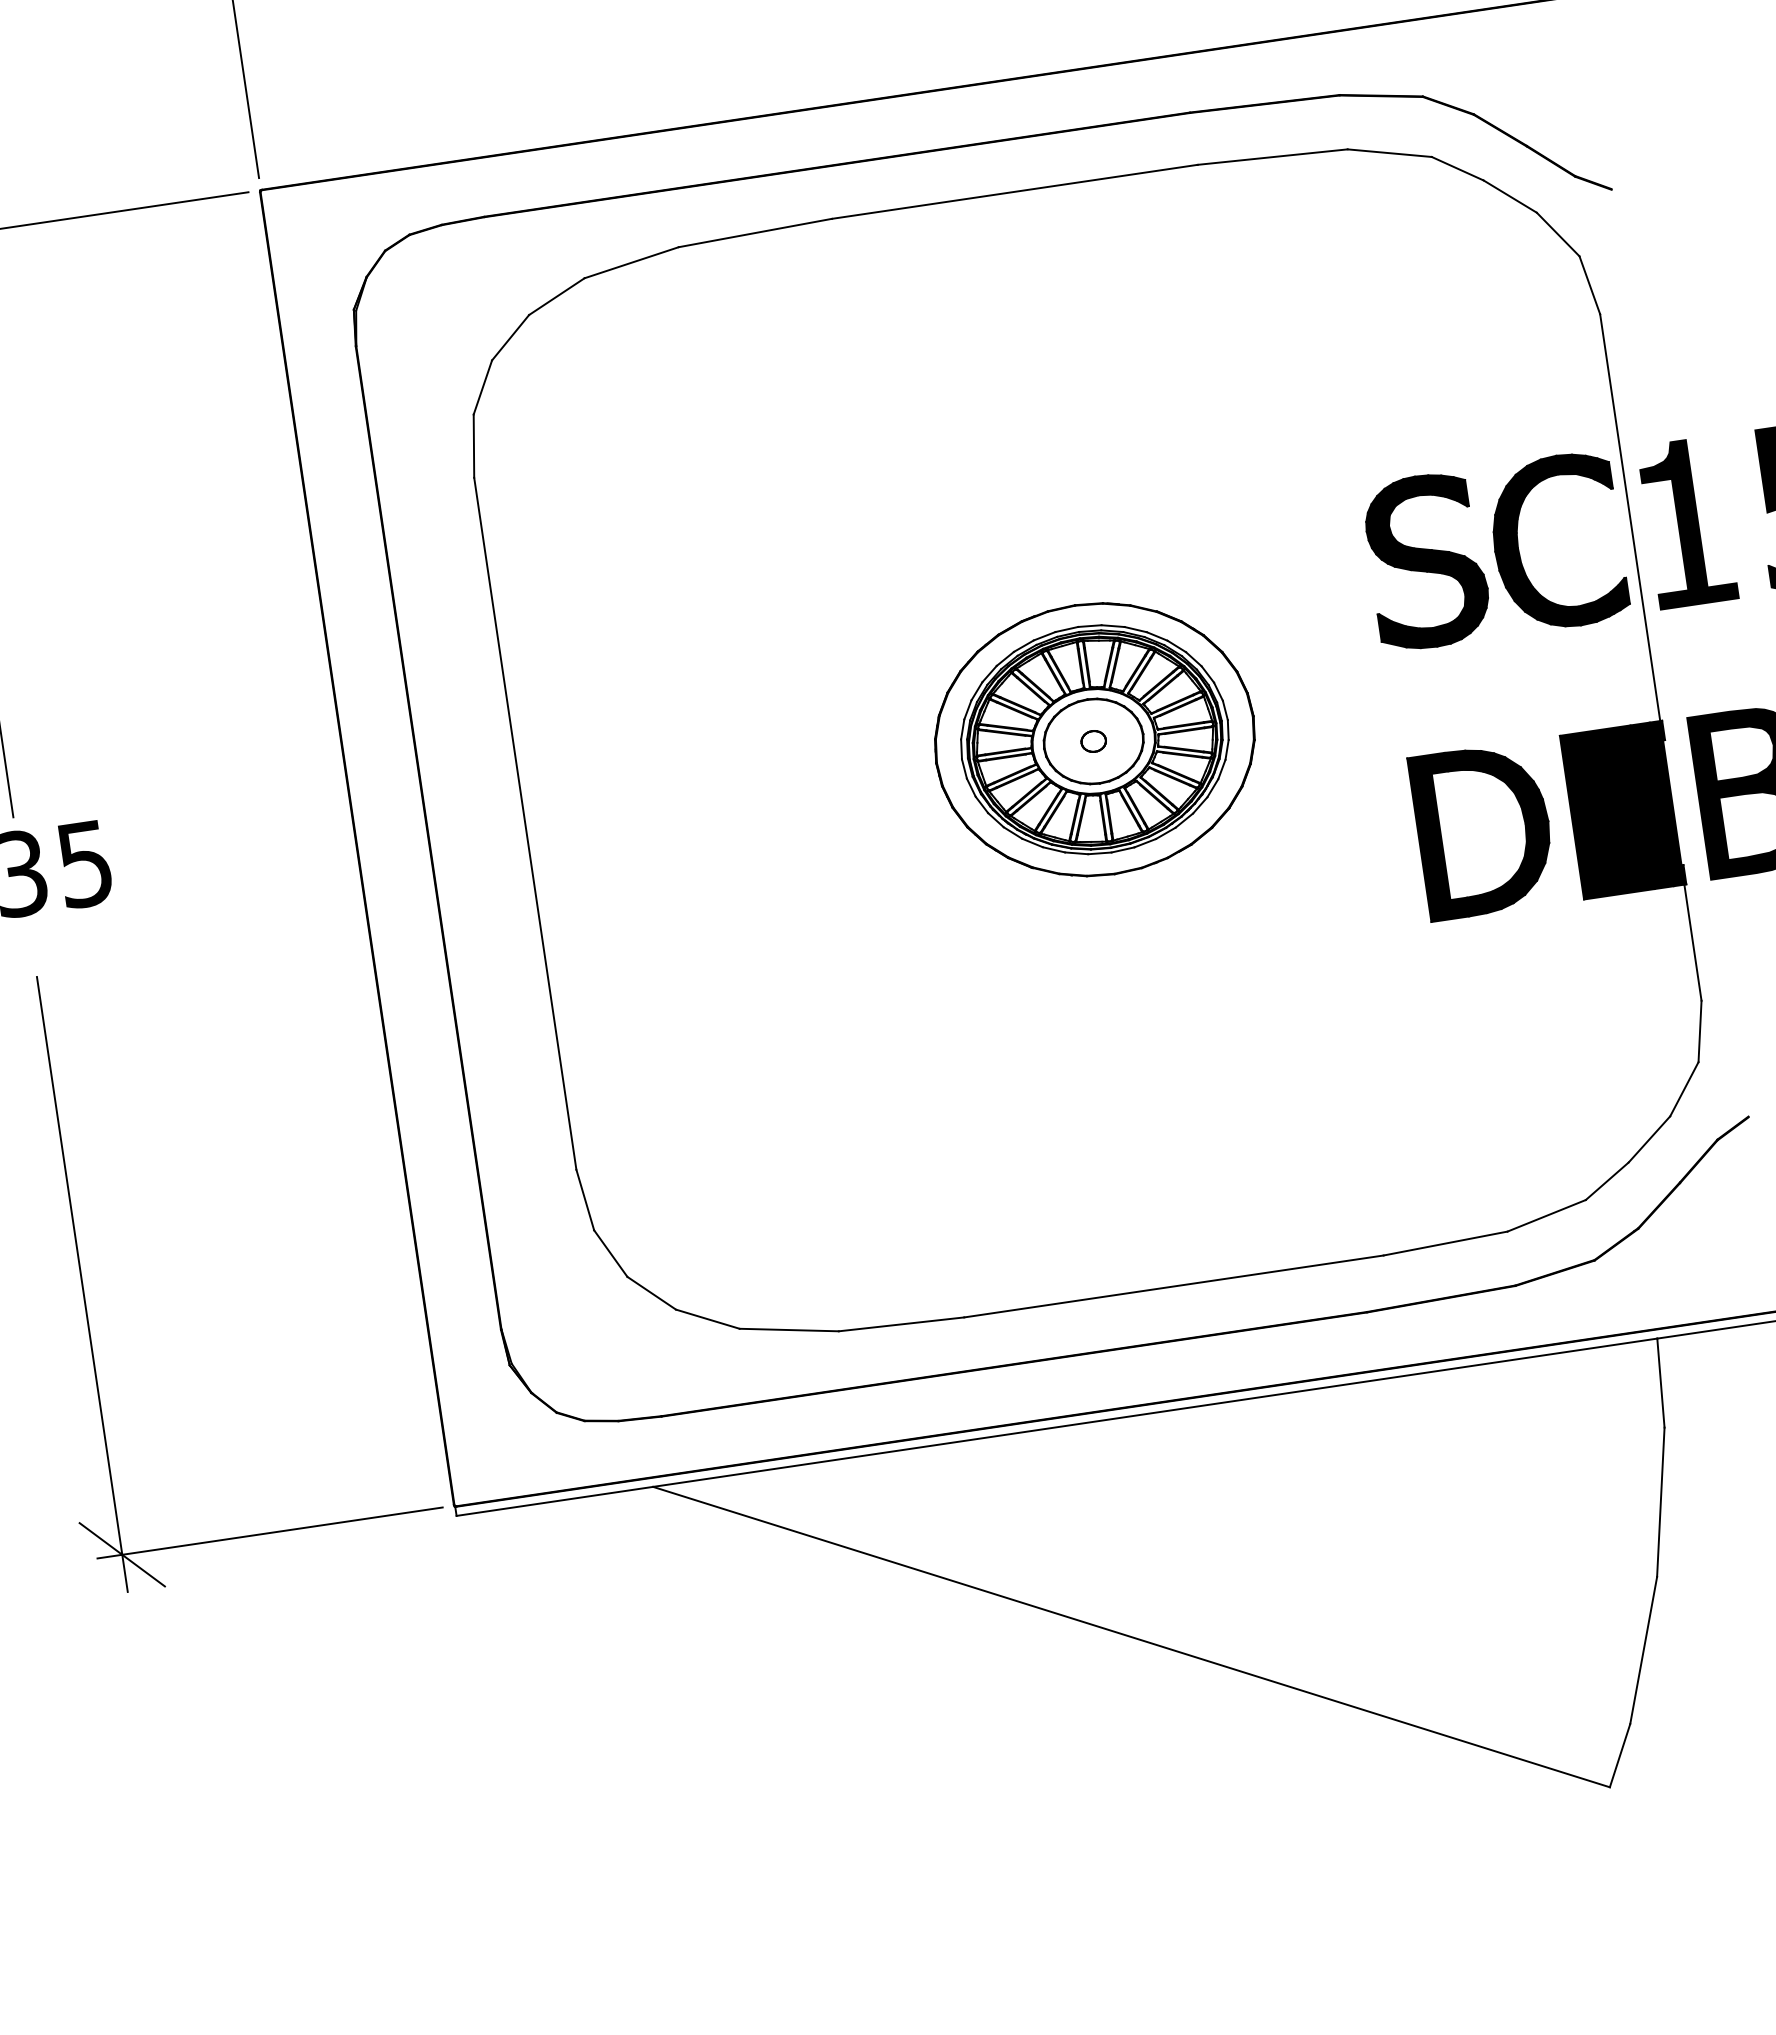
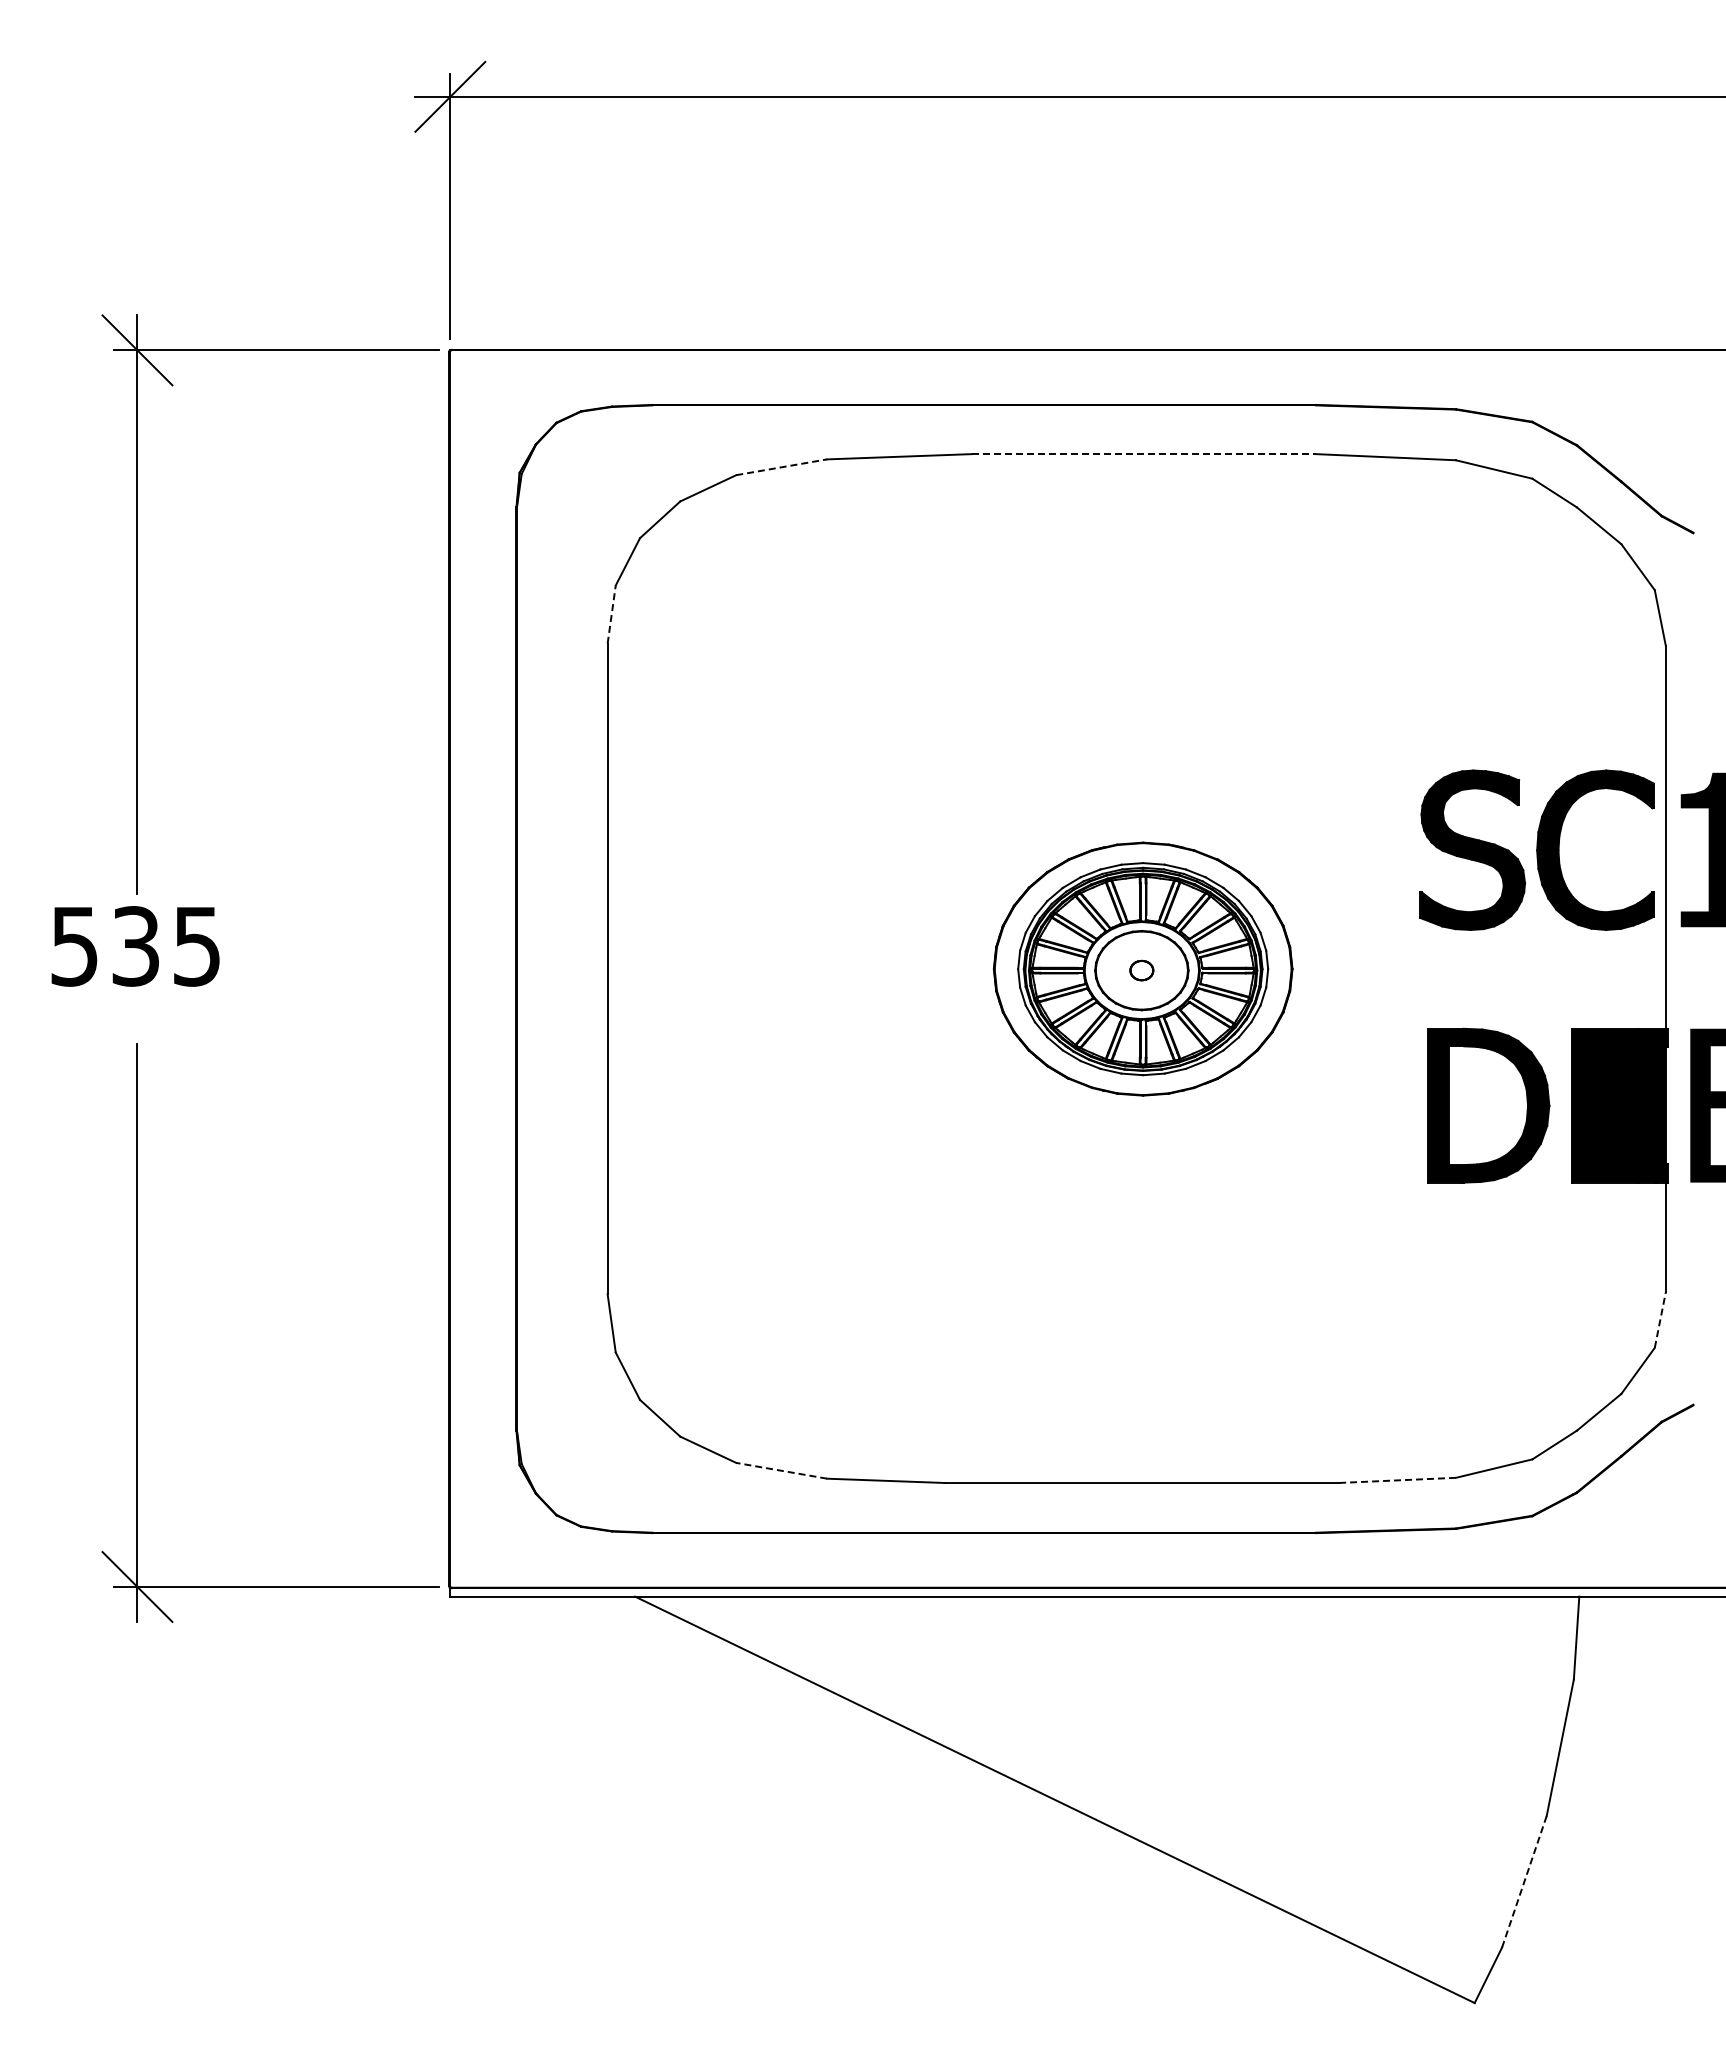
line: (1014, 192) -> (1143, 454), solid -> dashed
line: (632, 262) -> (782, 467), solid -> dashed
line: (473, 446) -> (611, 614), solid -> dashed
line: (1700, 1031) -> (1660, 1319), solid -> dashed
line: (1445, 1243) -> (1397, 1480), solid -> dashed
line: (788, 1329) -> (781, 1470), solid -> dashed
line: (1643, 1650) -> (1524, 1881), solid -> dashed

